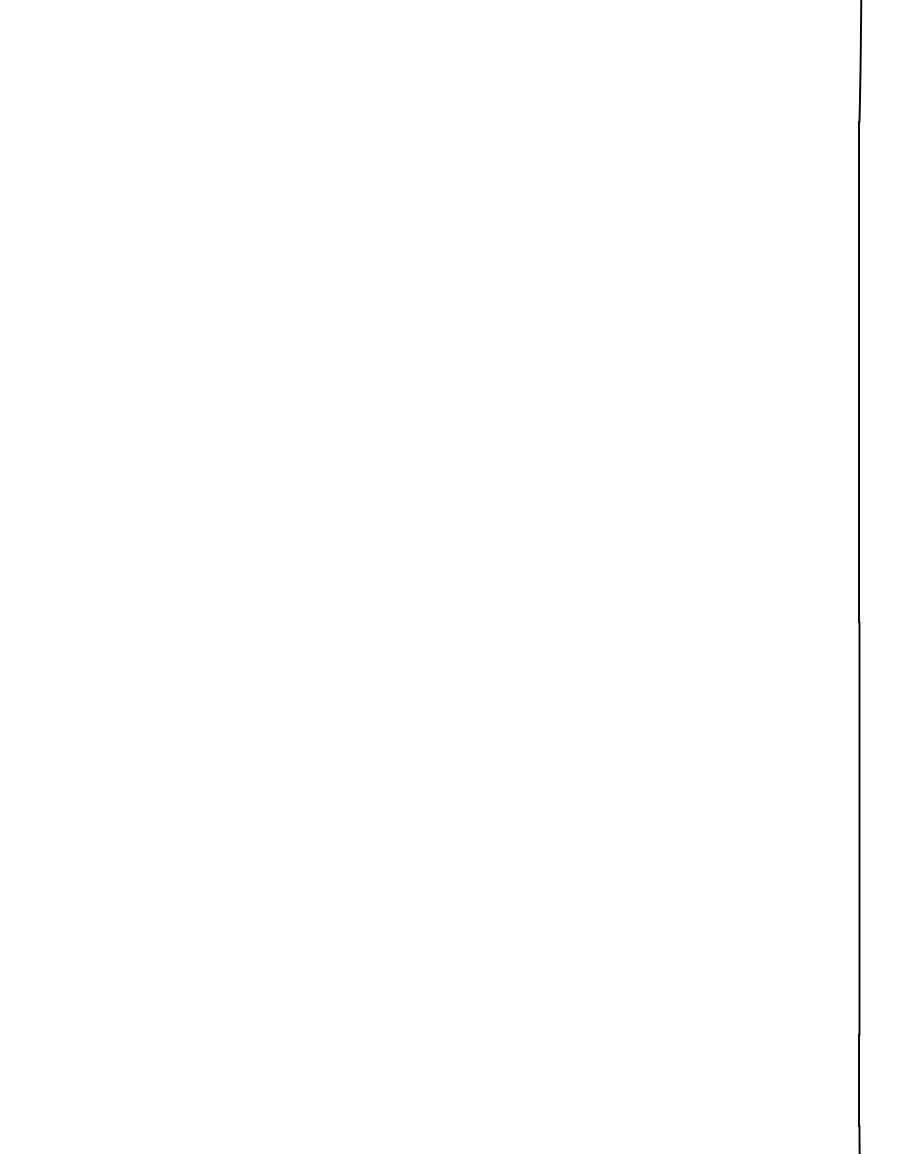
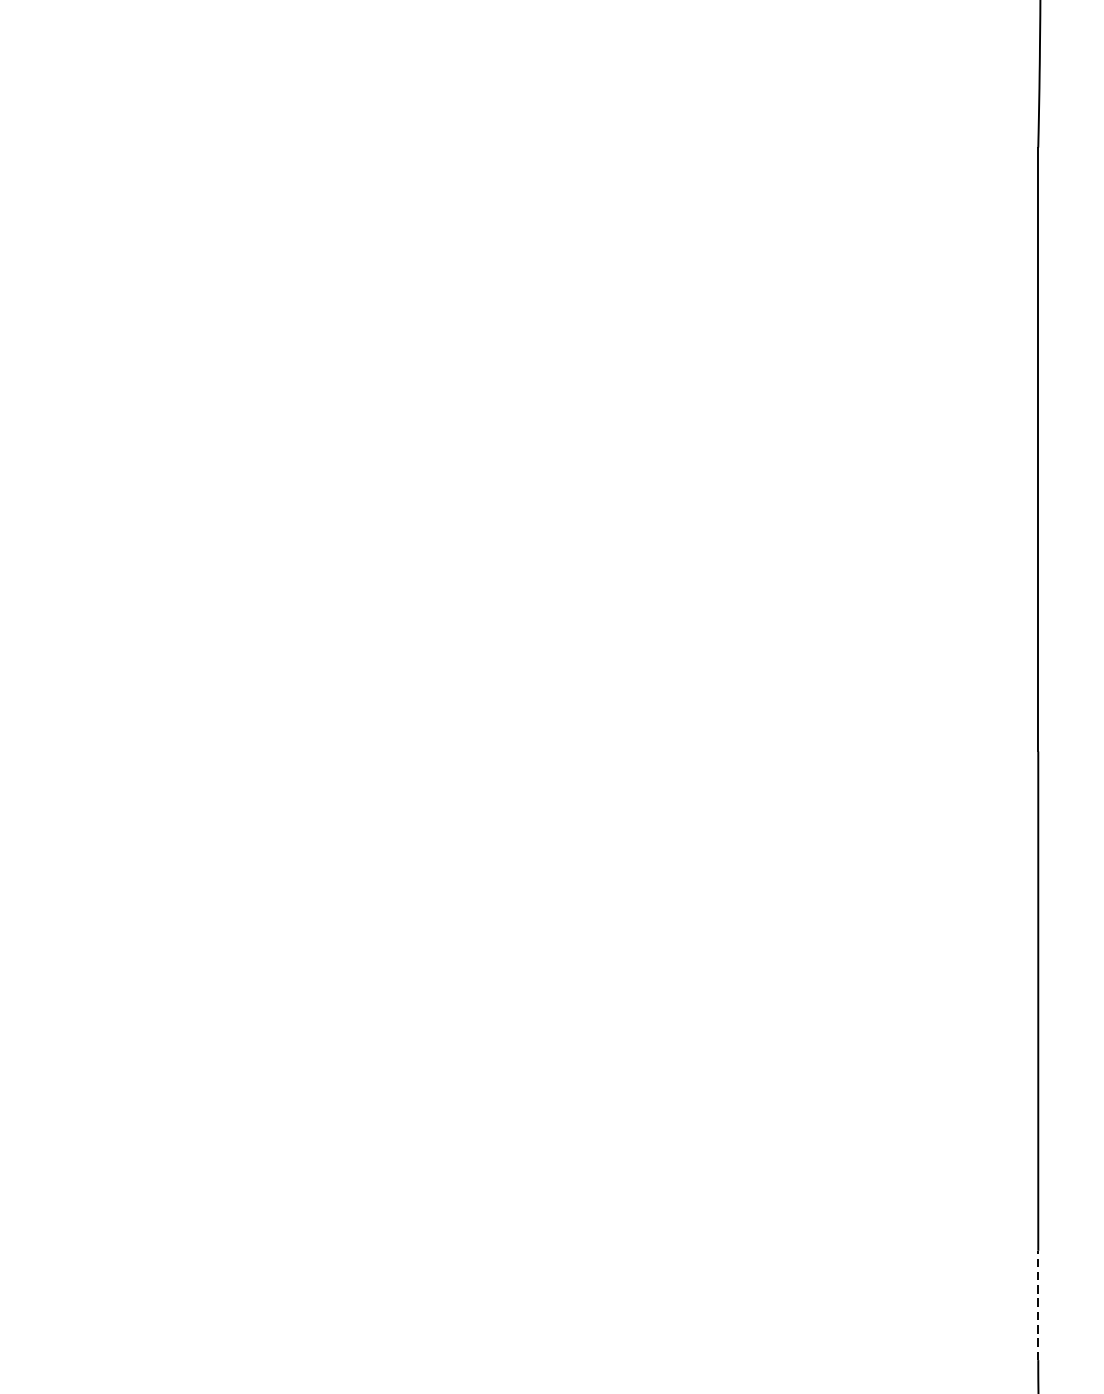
line: (859, 1080) -> (1038, 1305), solid -> dashed

